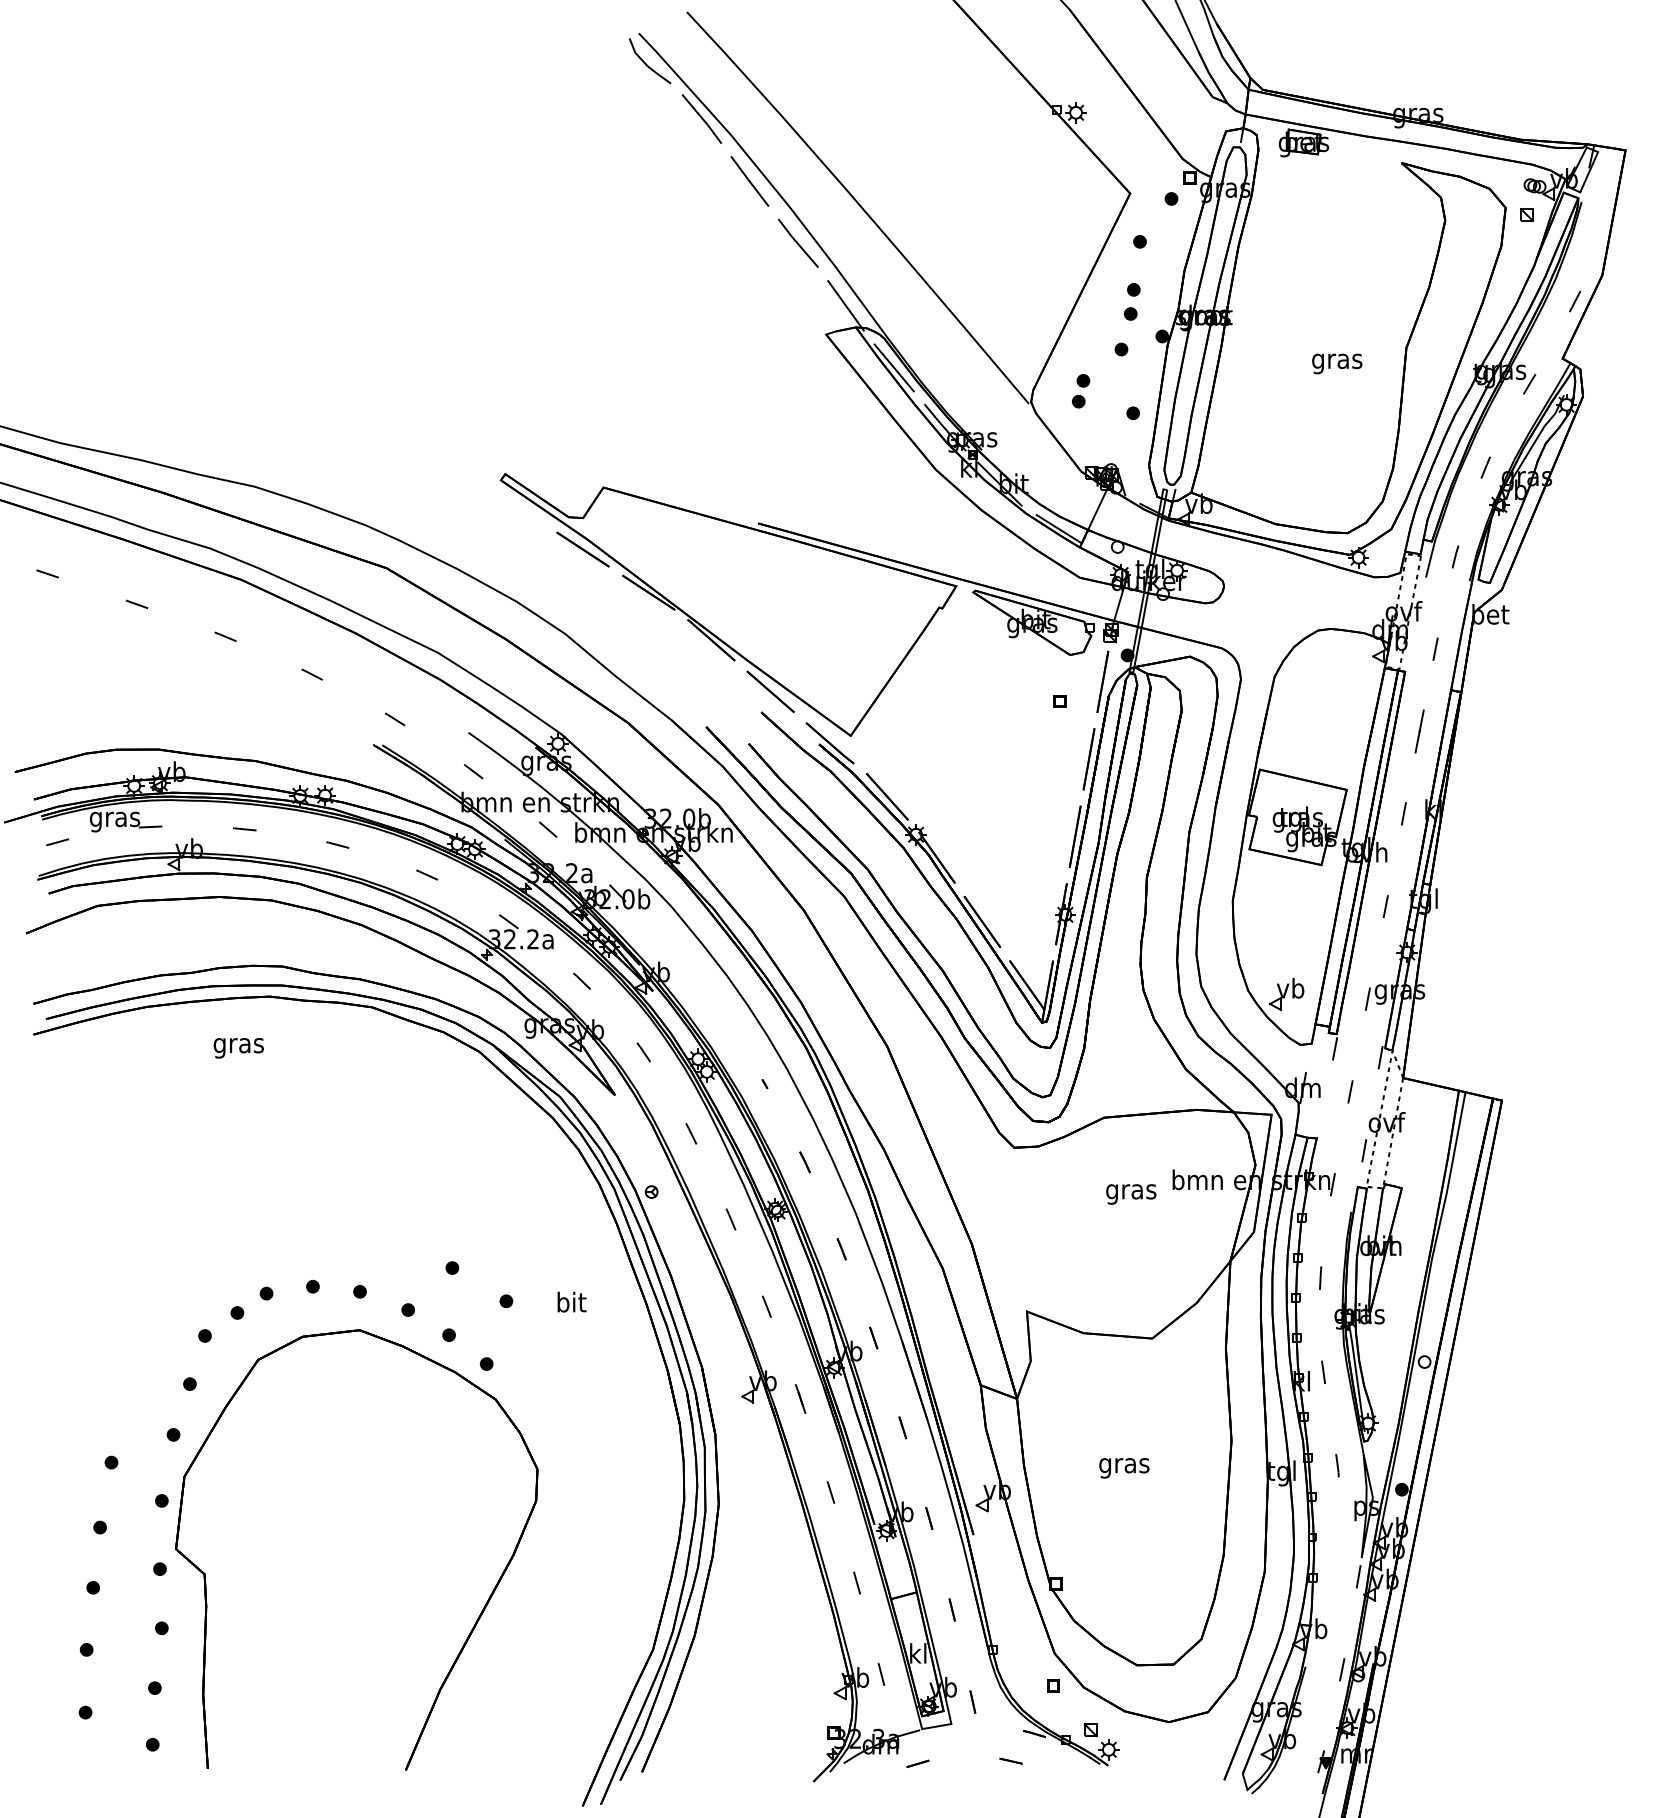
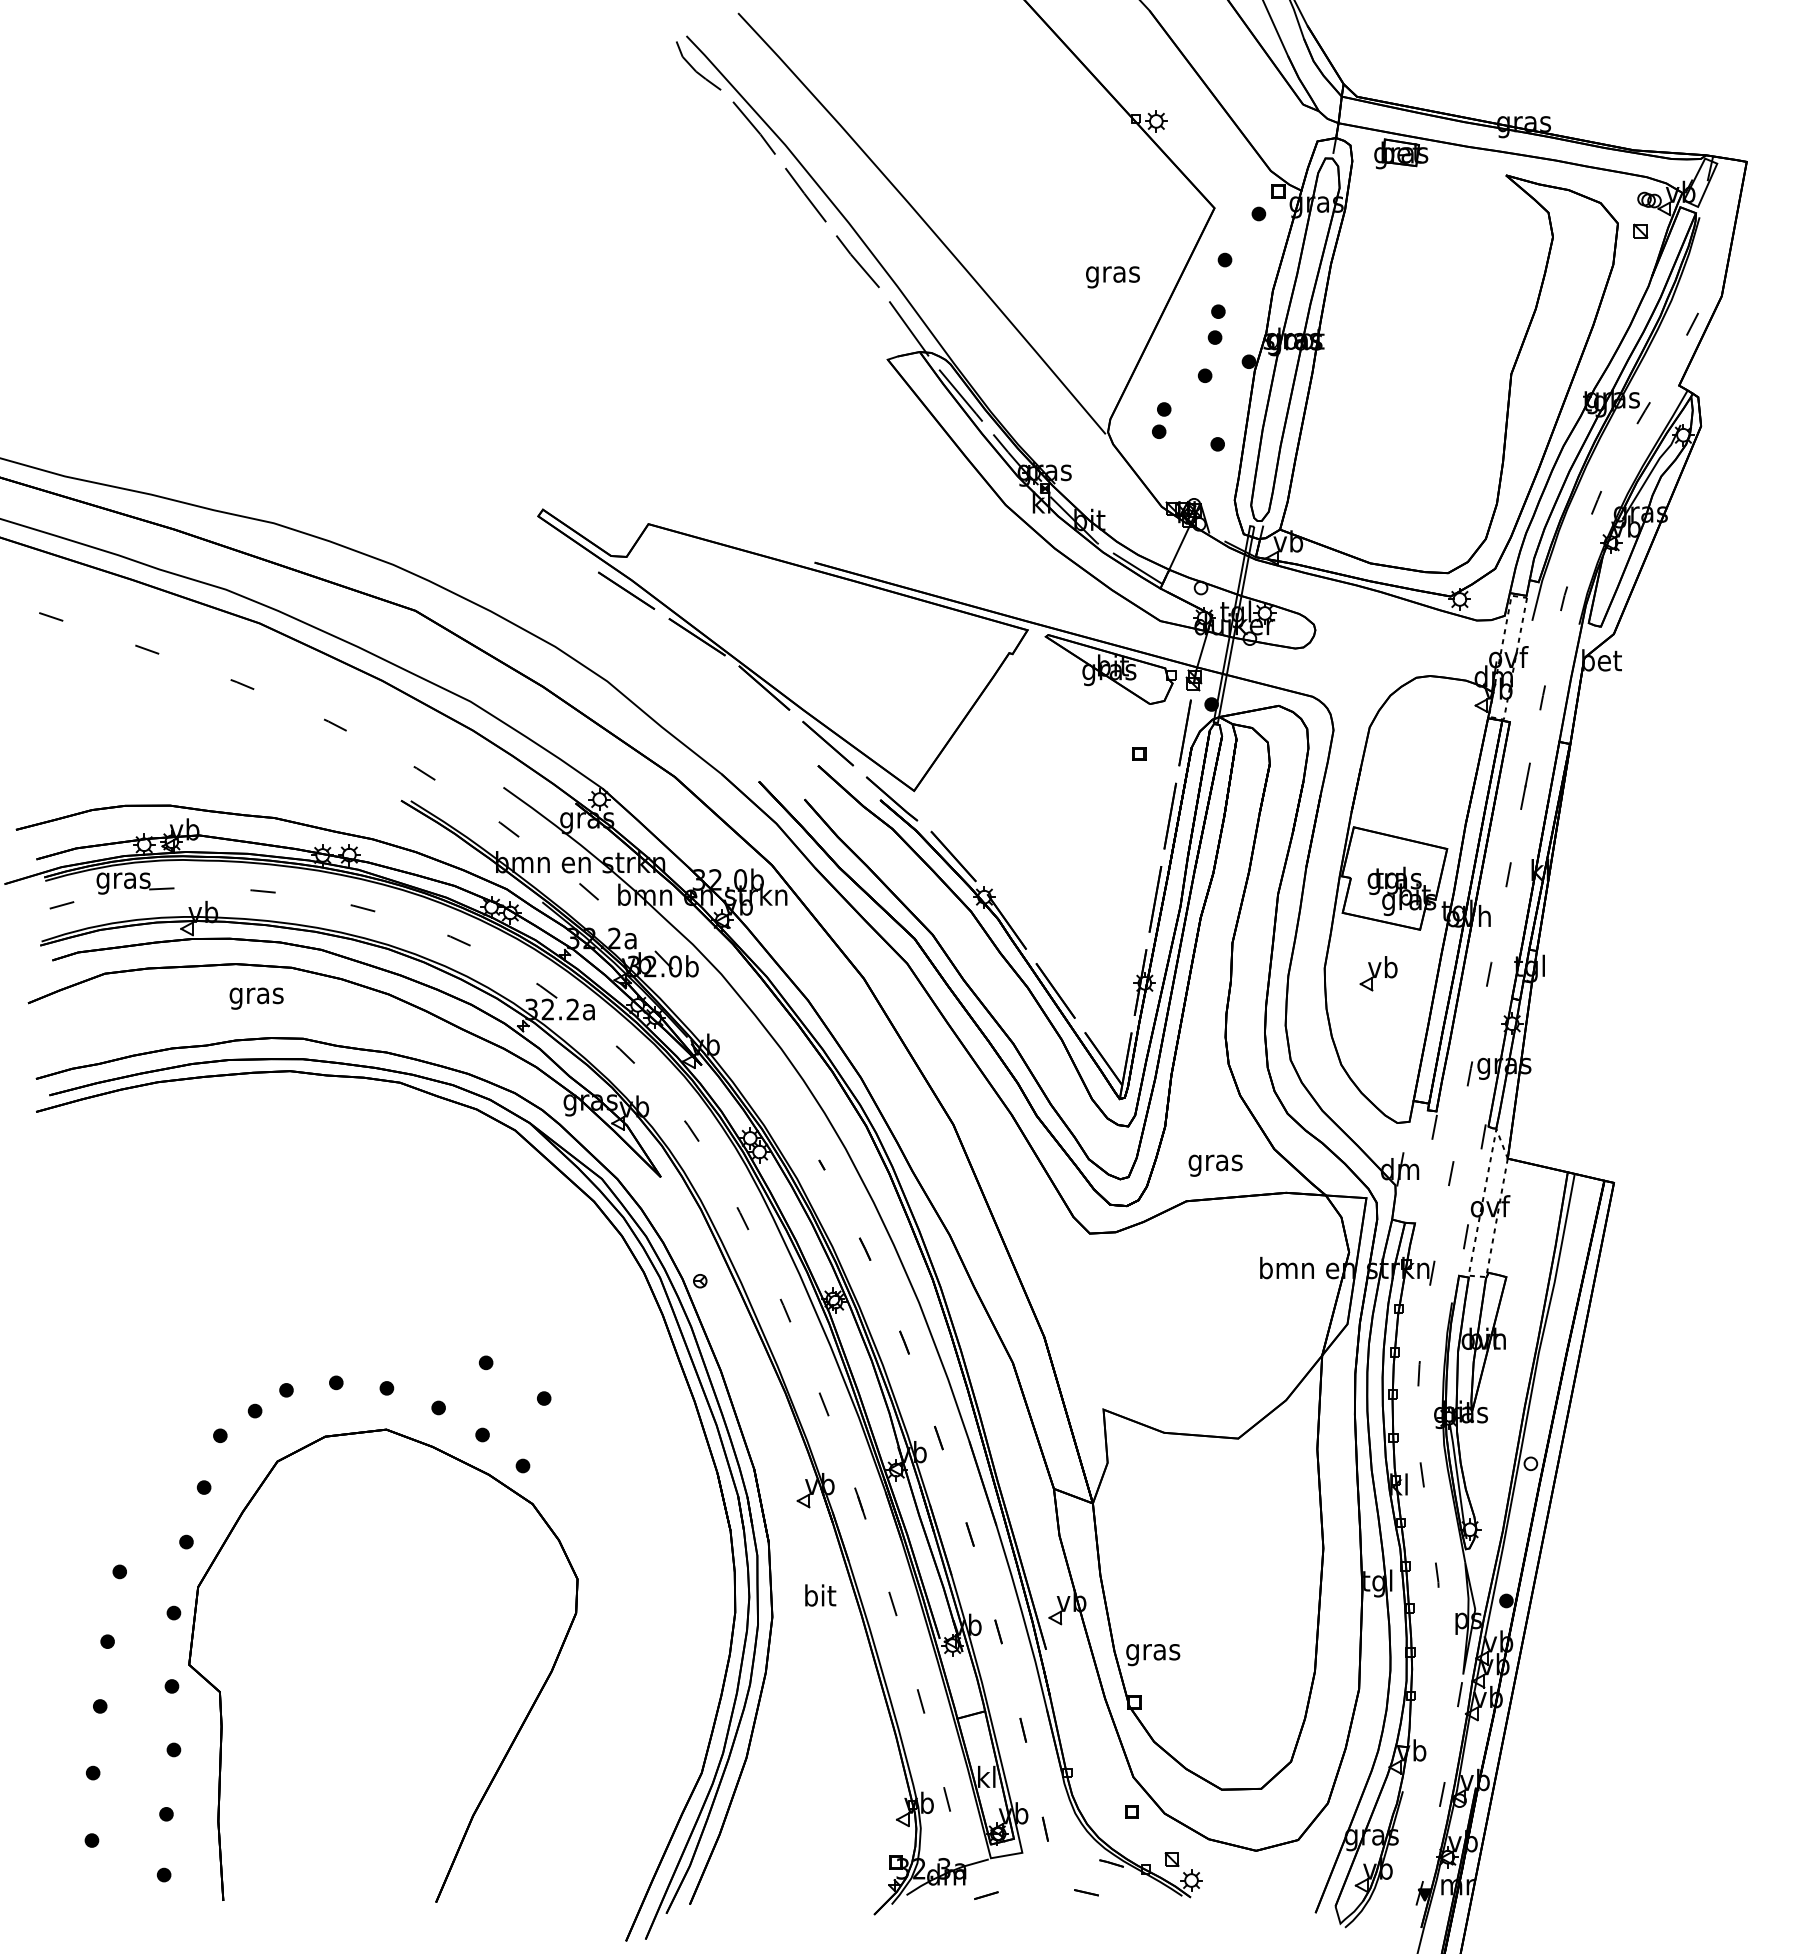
text: (1336, 364) -> (1112, 277), moved
part: (1286, 994) -> (1378, 973), moved
text: (238, 1048) -> (256, 998), moved
text: (1131, 1194) -> (1215, 1165), moved
text: (571, 1302) -> (820, 1595), moved
text: (1124, 1468) -> (1153, 1655), moved

